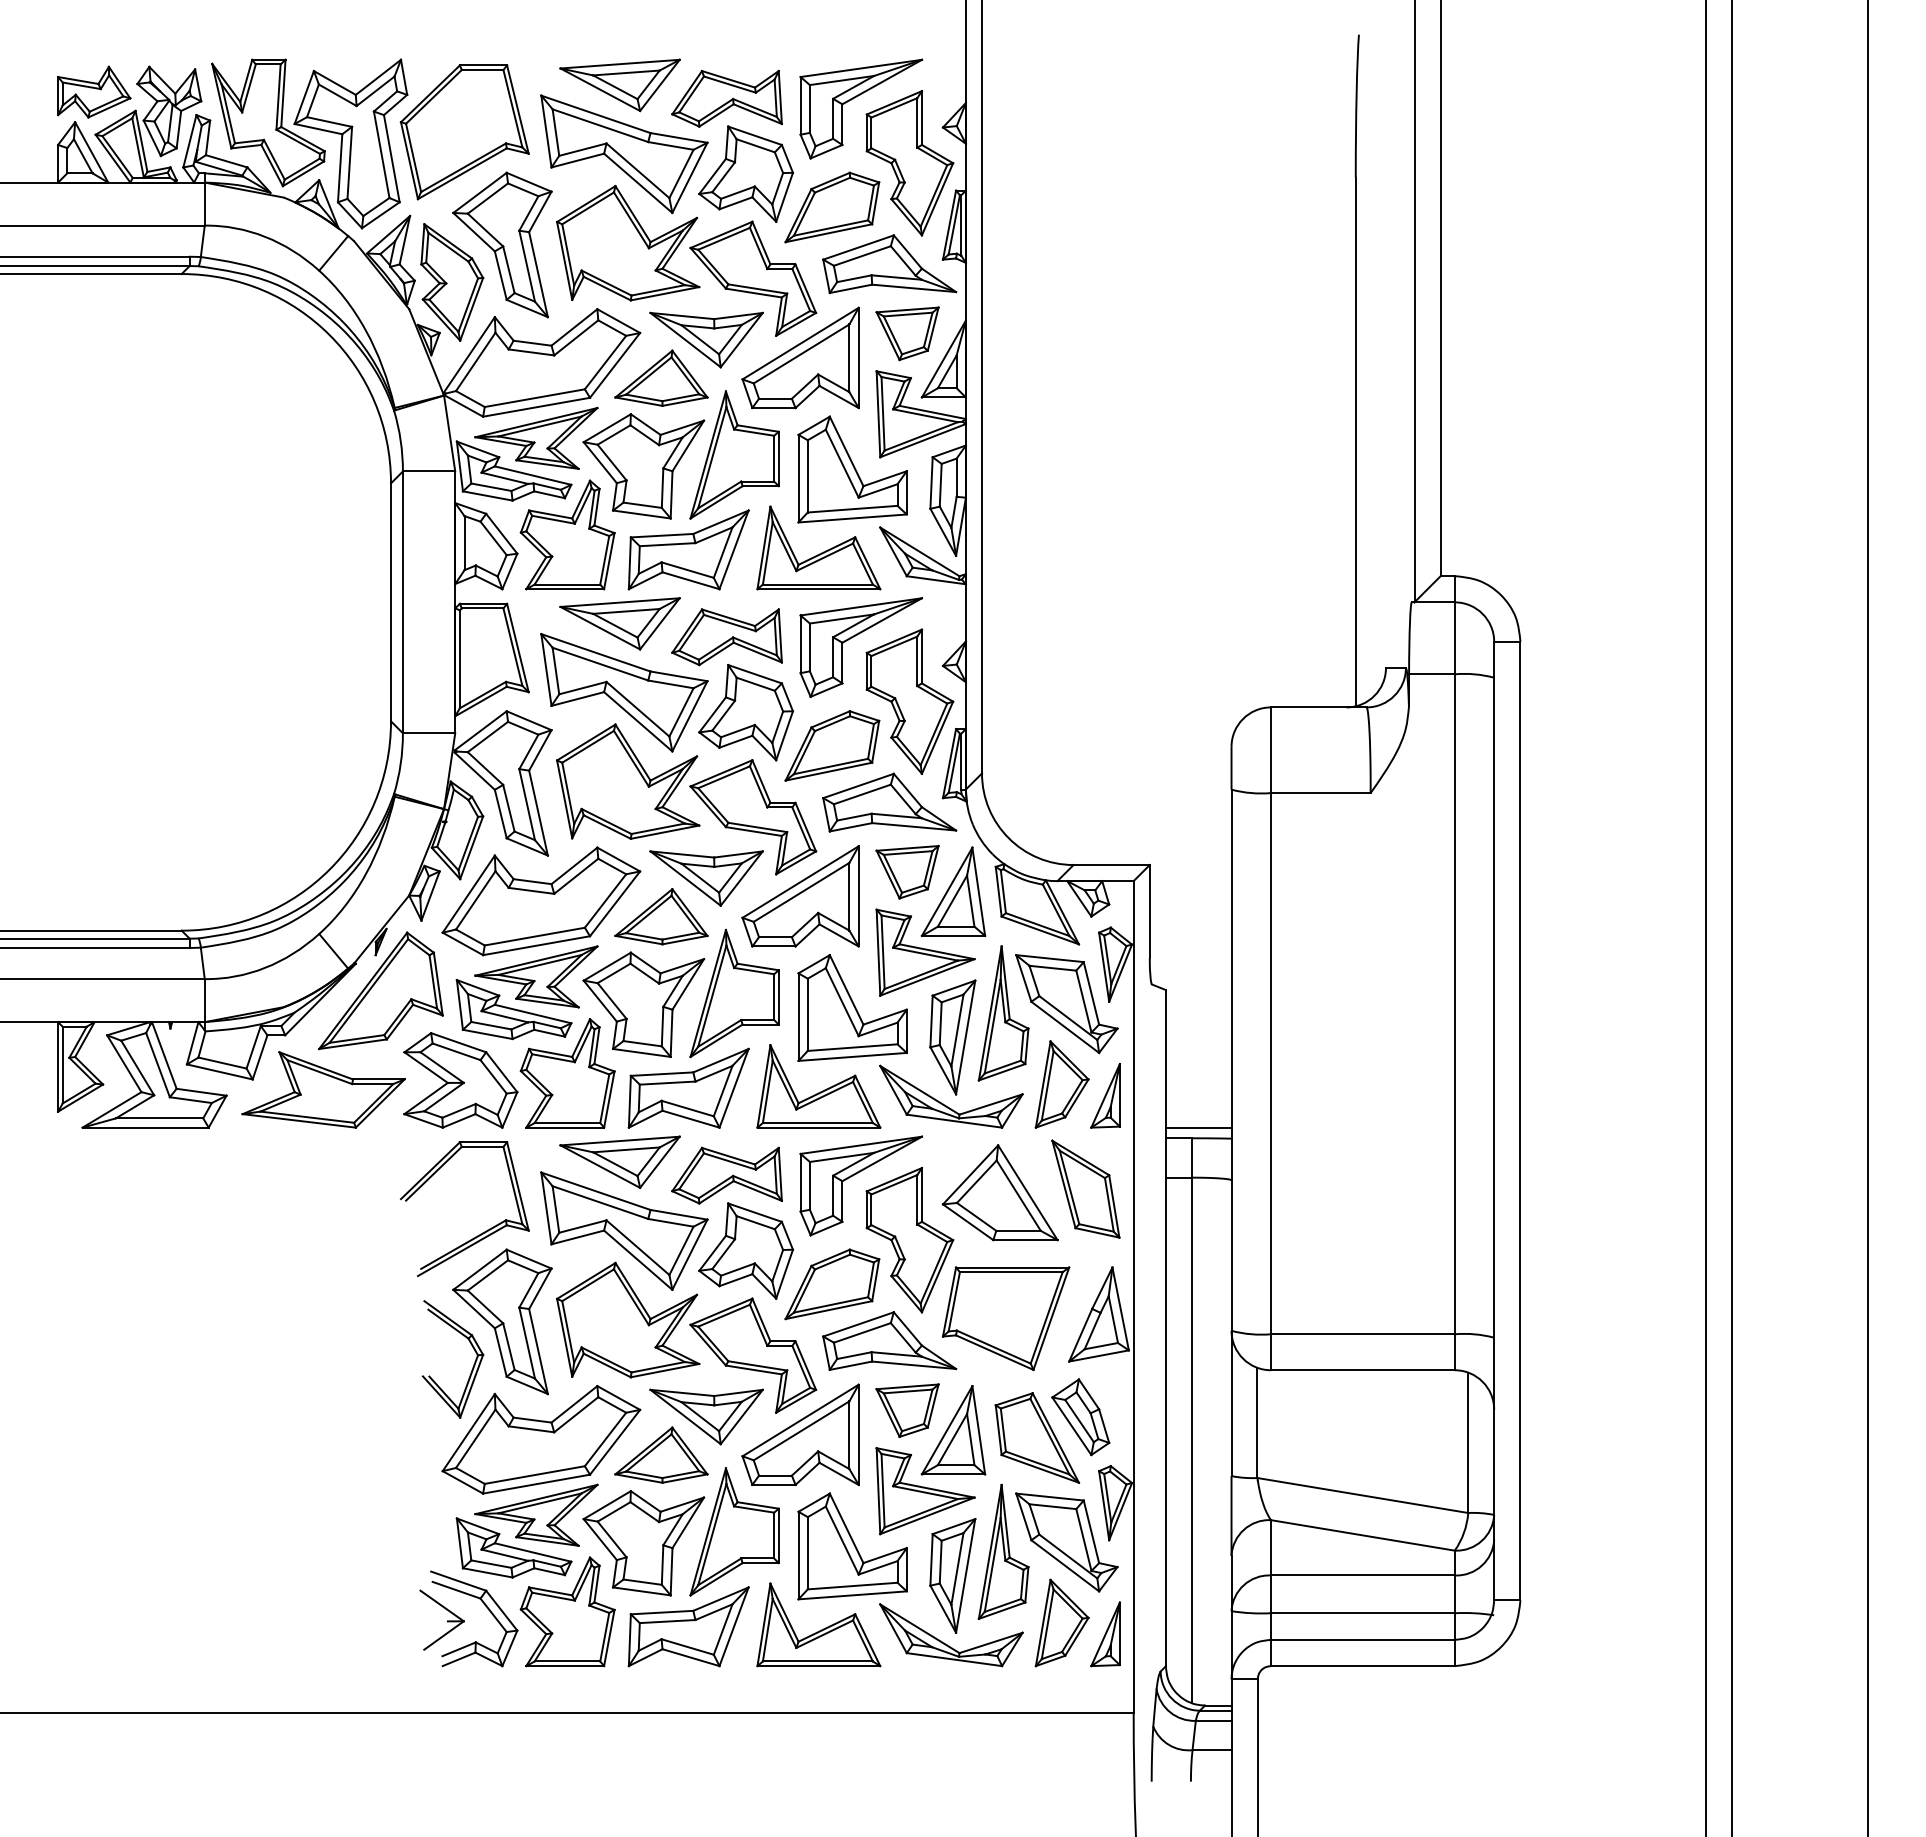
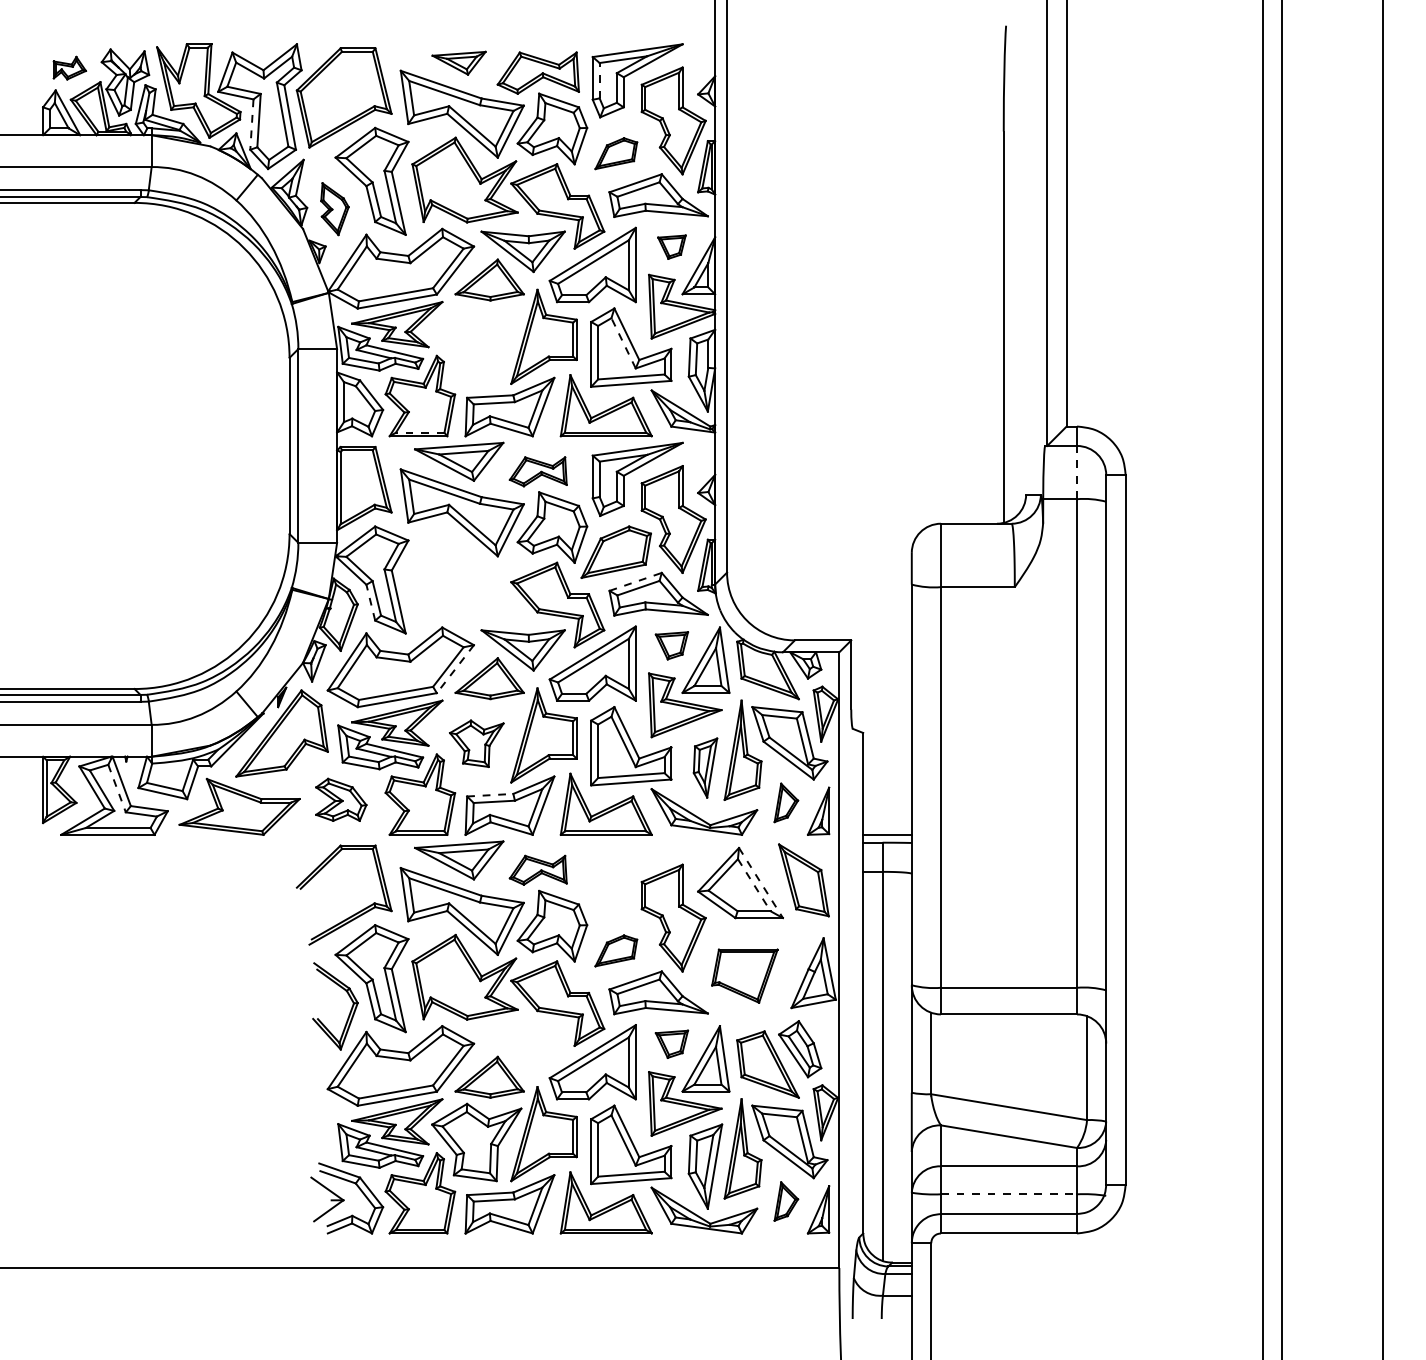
part: (619, 85) -> (458, 63), size x0.6
part: (94, 91) -> (70, 67), size x0.6
line: (809, 108) -> (599, 80), solid -> dashed
line: (340, 168) -> (252, 124), solid -> dashed
part: (832, 207) -> (616, 153), size x0.6
part: (452, 282) -> (335, 209), size x0.6
part: (907, 333) -> (671, 246), size x0.6
line: (842, 463) -> (623, 343), solid -> dashed
part: (643, 466) -> (476, 345), removed
line: (567, 584) -> (420, 432), solid -> dashed
part: (726, 637) -> (537, 471), size x0.7
line: (1454, 638) -> (1076, 472), solid -> dashed
part: (628, 781) -> (465, 578), removed
line: (859, 785) -> (636, 581), solid -> dashed
line: (500, 814) -> (370, 603), solid -> dashed
part: (907, 872) -> (671, 645), size x0.7
line: (615, 903) -> (455, 668), solid -> dashed
part: (643, 1004) -> (476, 743), size x0.6
part: (952, 1037) -> (705, 768), size x0.7
line: (158, 1065) -> (117, 788), solid -> dashed
line: (662, 1074) -> (490, 795), solid -> dashed
part: (460, 1080) -> (340, 799), size x0.6
part: (1061, 1084) -> (785, 802), size x0.6
part: (726, 1175) -> (537, 870), size x0.7
part: (854, 1175) -> (632, 870), removed
line: (1027, 1192) -> (760, 882), solid -> dashed
line: (1018, 1195) -> (754, 885), solid -> dashed
part: (832, 1284) -> (616, 950), size x0.6
part: (1005, 1318) -> (744, 976), size x0.7
part: (907, 1410) -> (671, 1044), size x0.7
part: (706, 1416) -> (523, 1048), removed
line: (1362, 1613) -> (1008, 1194), solid -> dashed
part: (1061, 1622) -> (785, 1201), size x0.6

